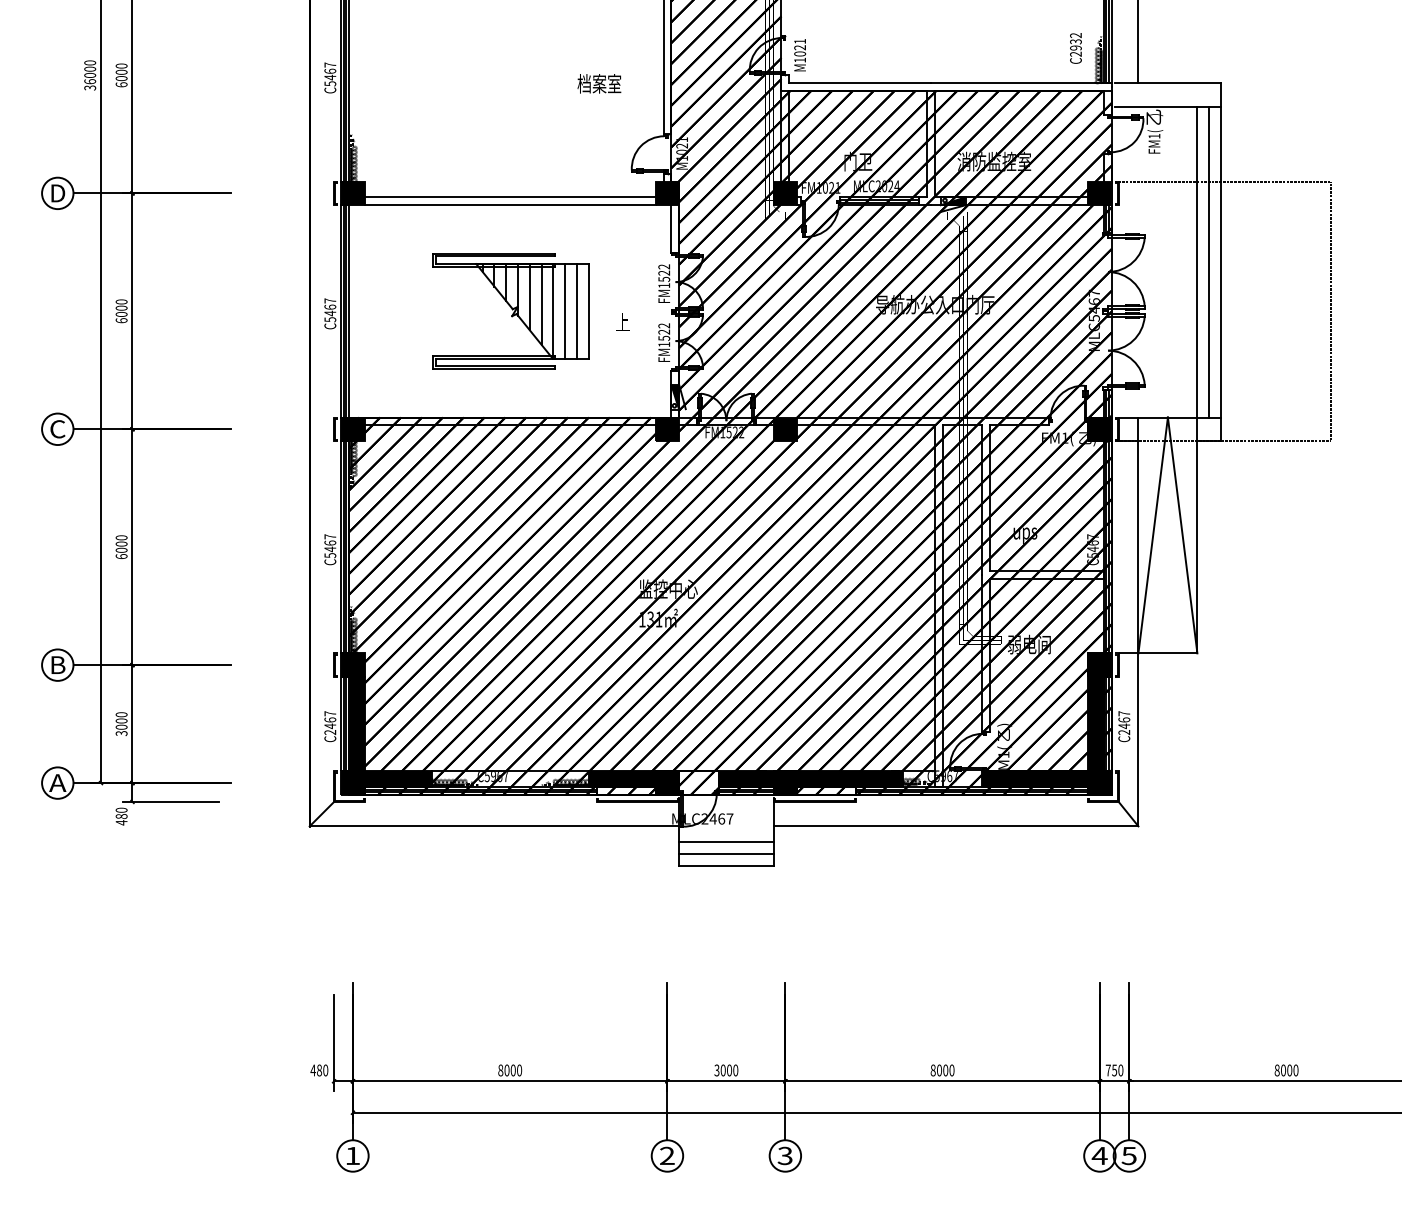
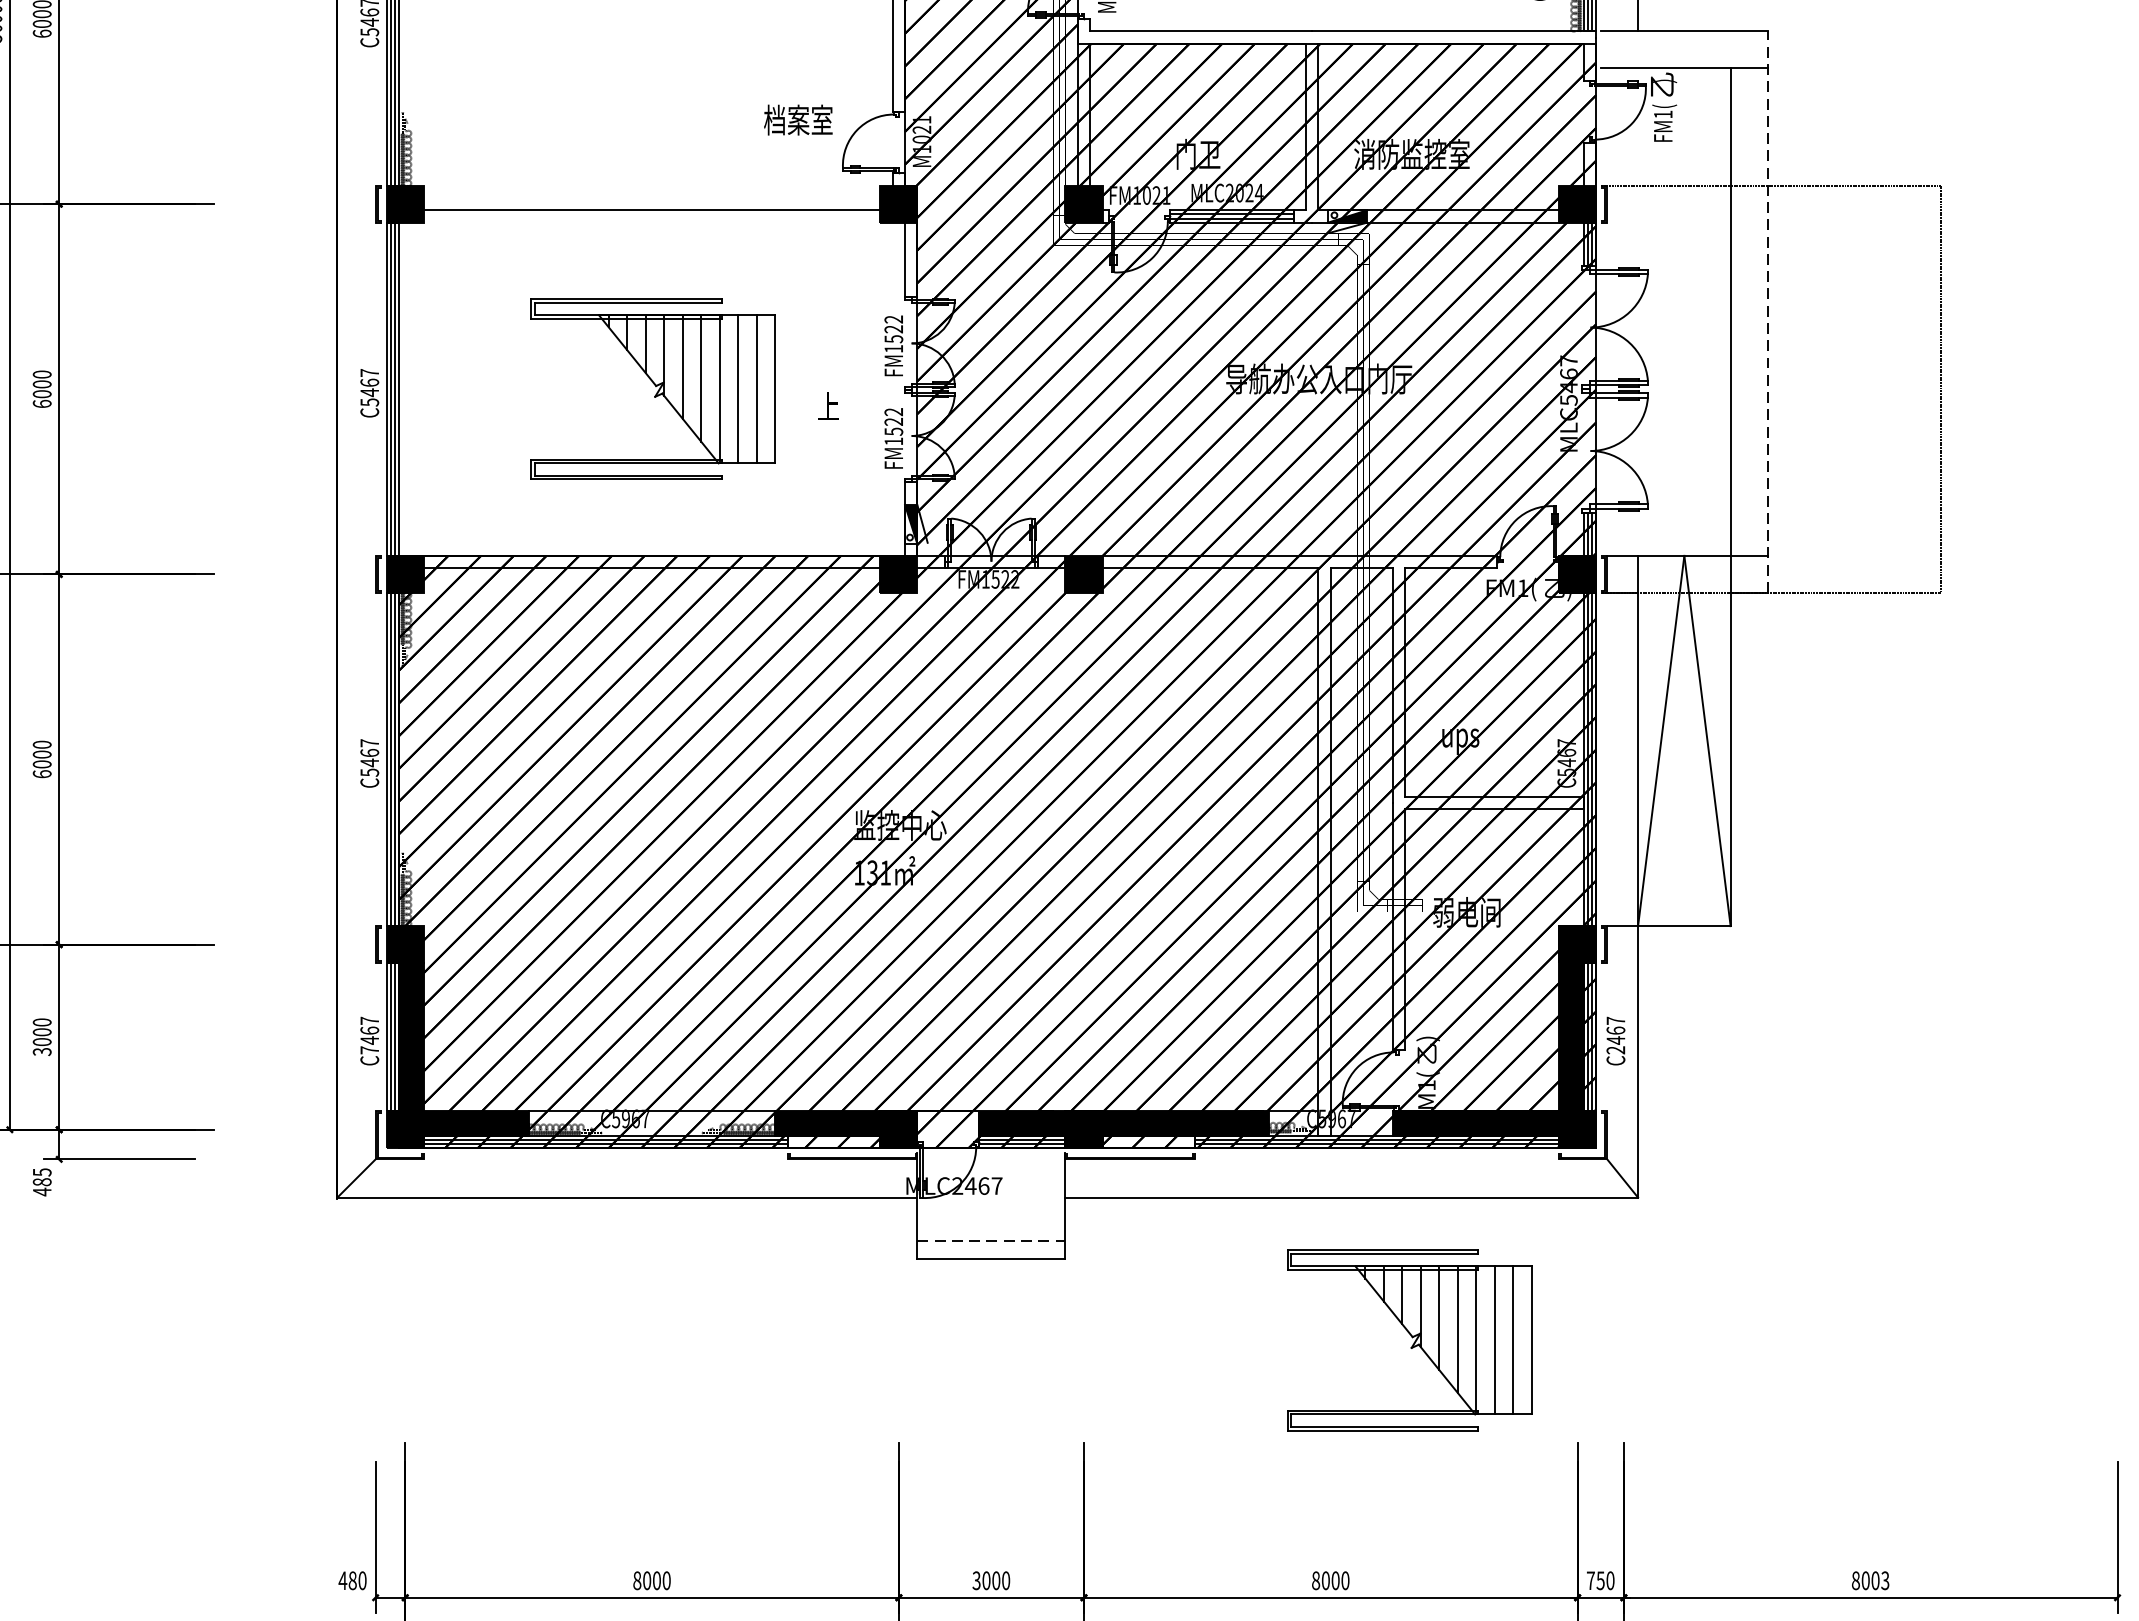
text: (599, 83) -> (798, 119), moved
line: (509, 205) -> (650, 223), removed
line: (1209, 261) -> (1749, 311), removed
line: (1220, 262) -> (1766, 312), solid -> dashed
text: (330, 732) -> (370, 1050), C2467 -> C7467
text: (121, 809) -> (42, 1171), 480 -> 485
line: (726, 842) -> (991, 1222), removed
line: (726, 853) -> (991, 1240), solid -> dashed
part: (992, 917) -> (1409, 1340), added
text: (1295, 1070) -> (1884, 1580), 8000 -> 8003

